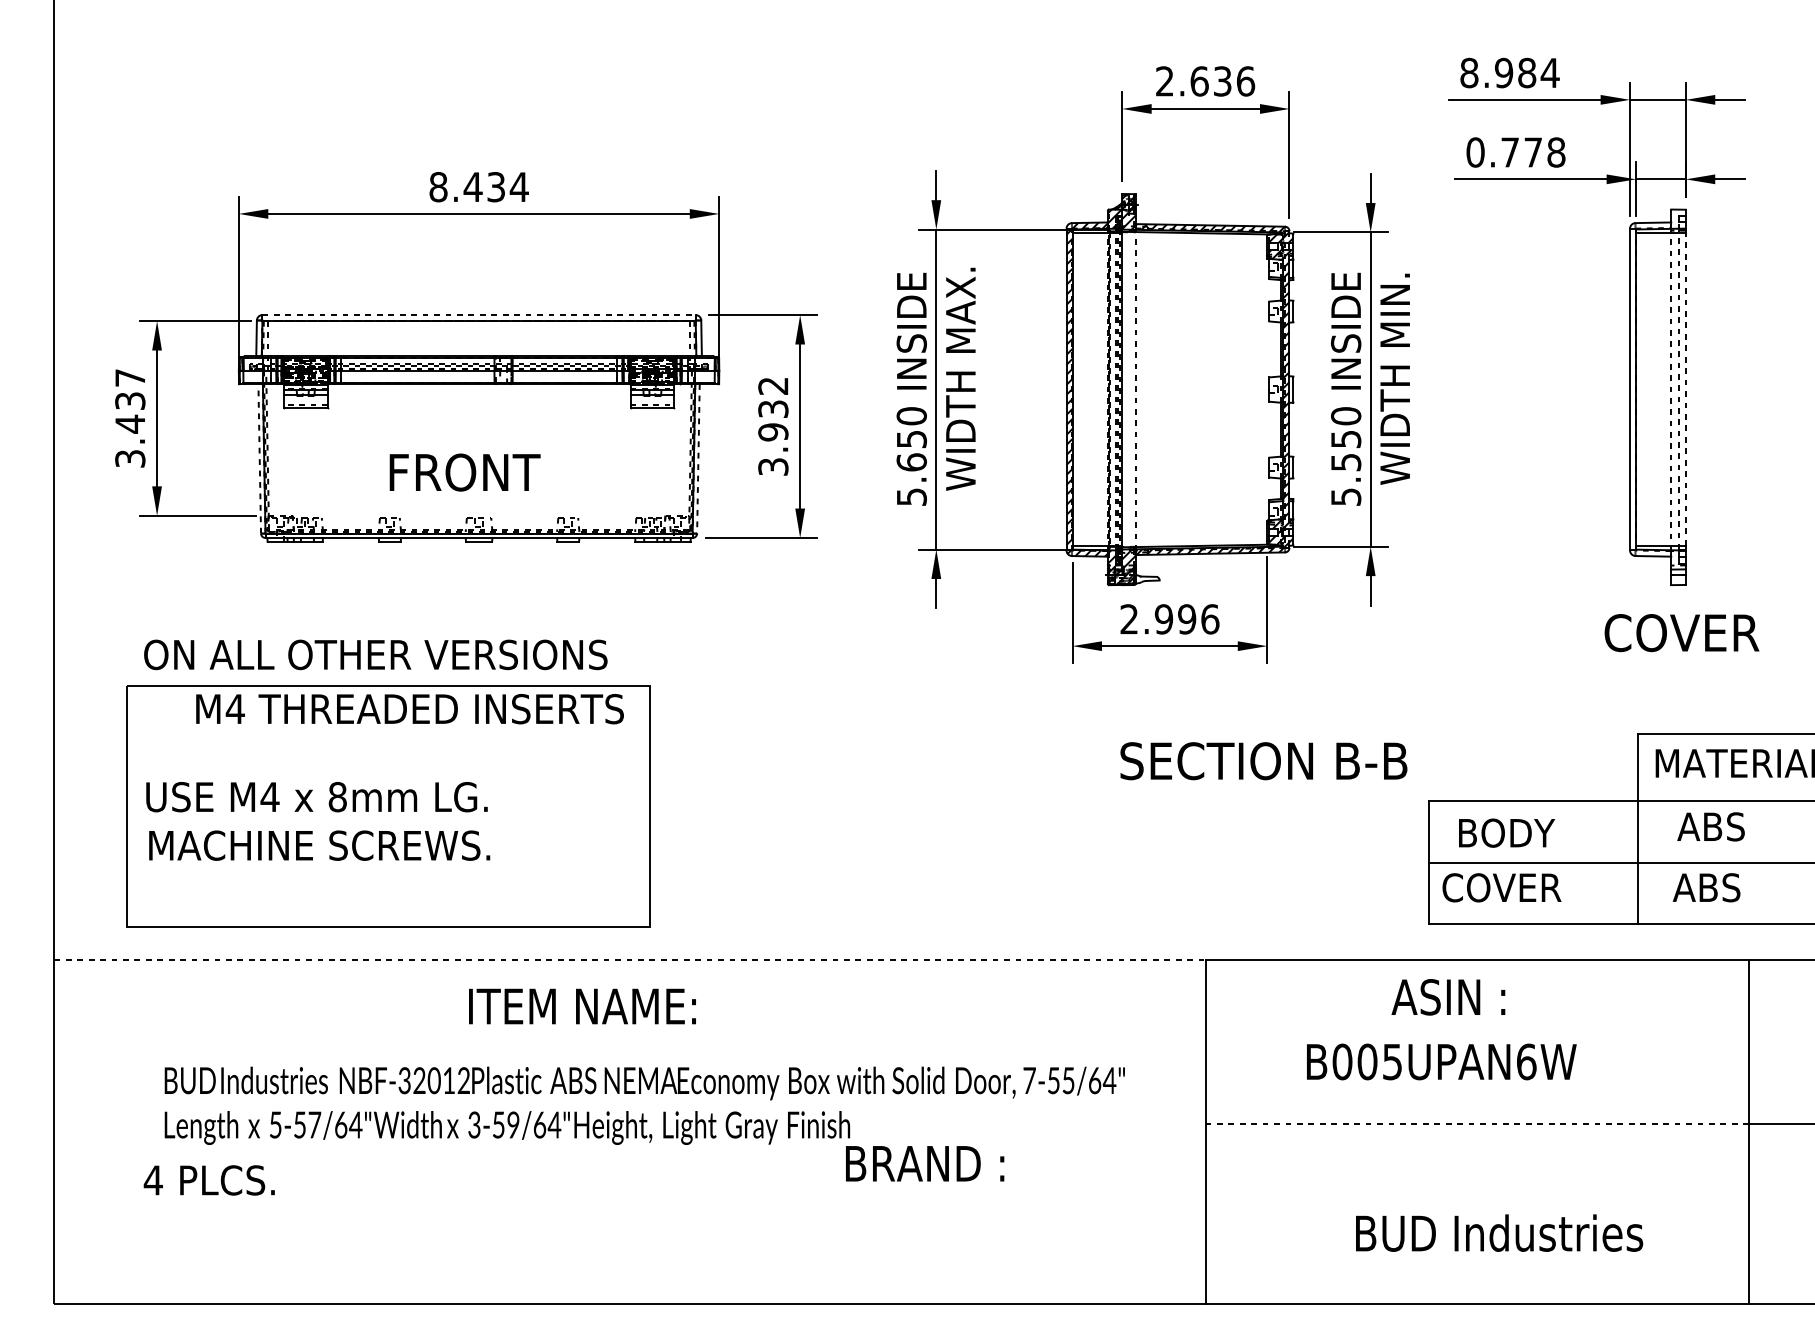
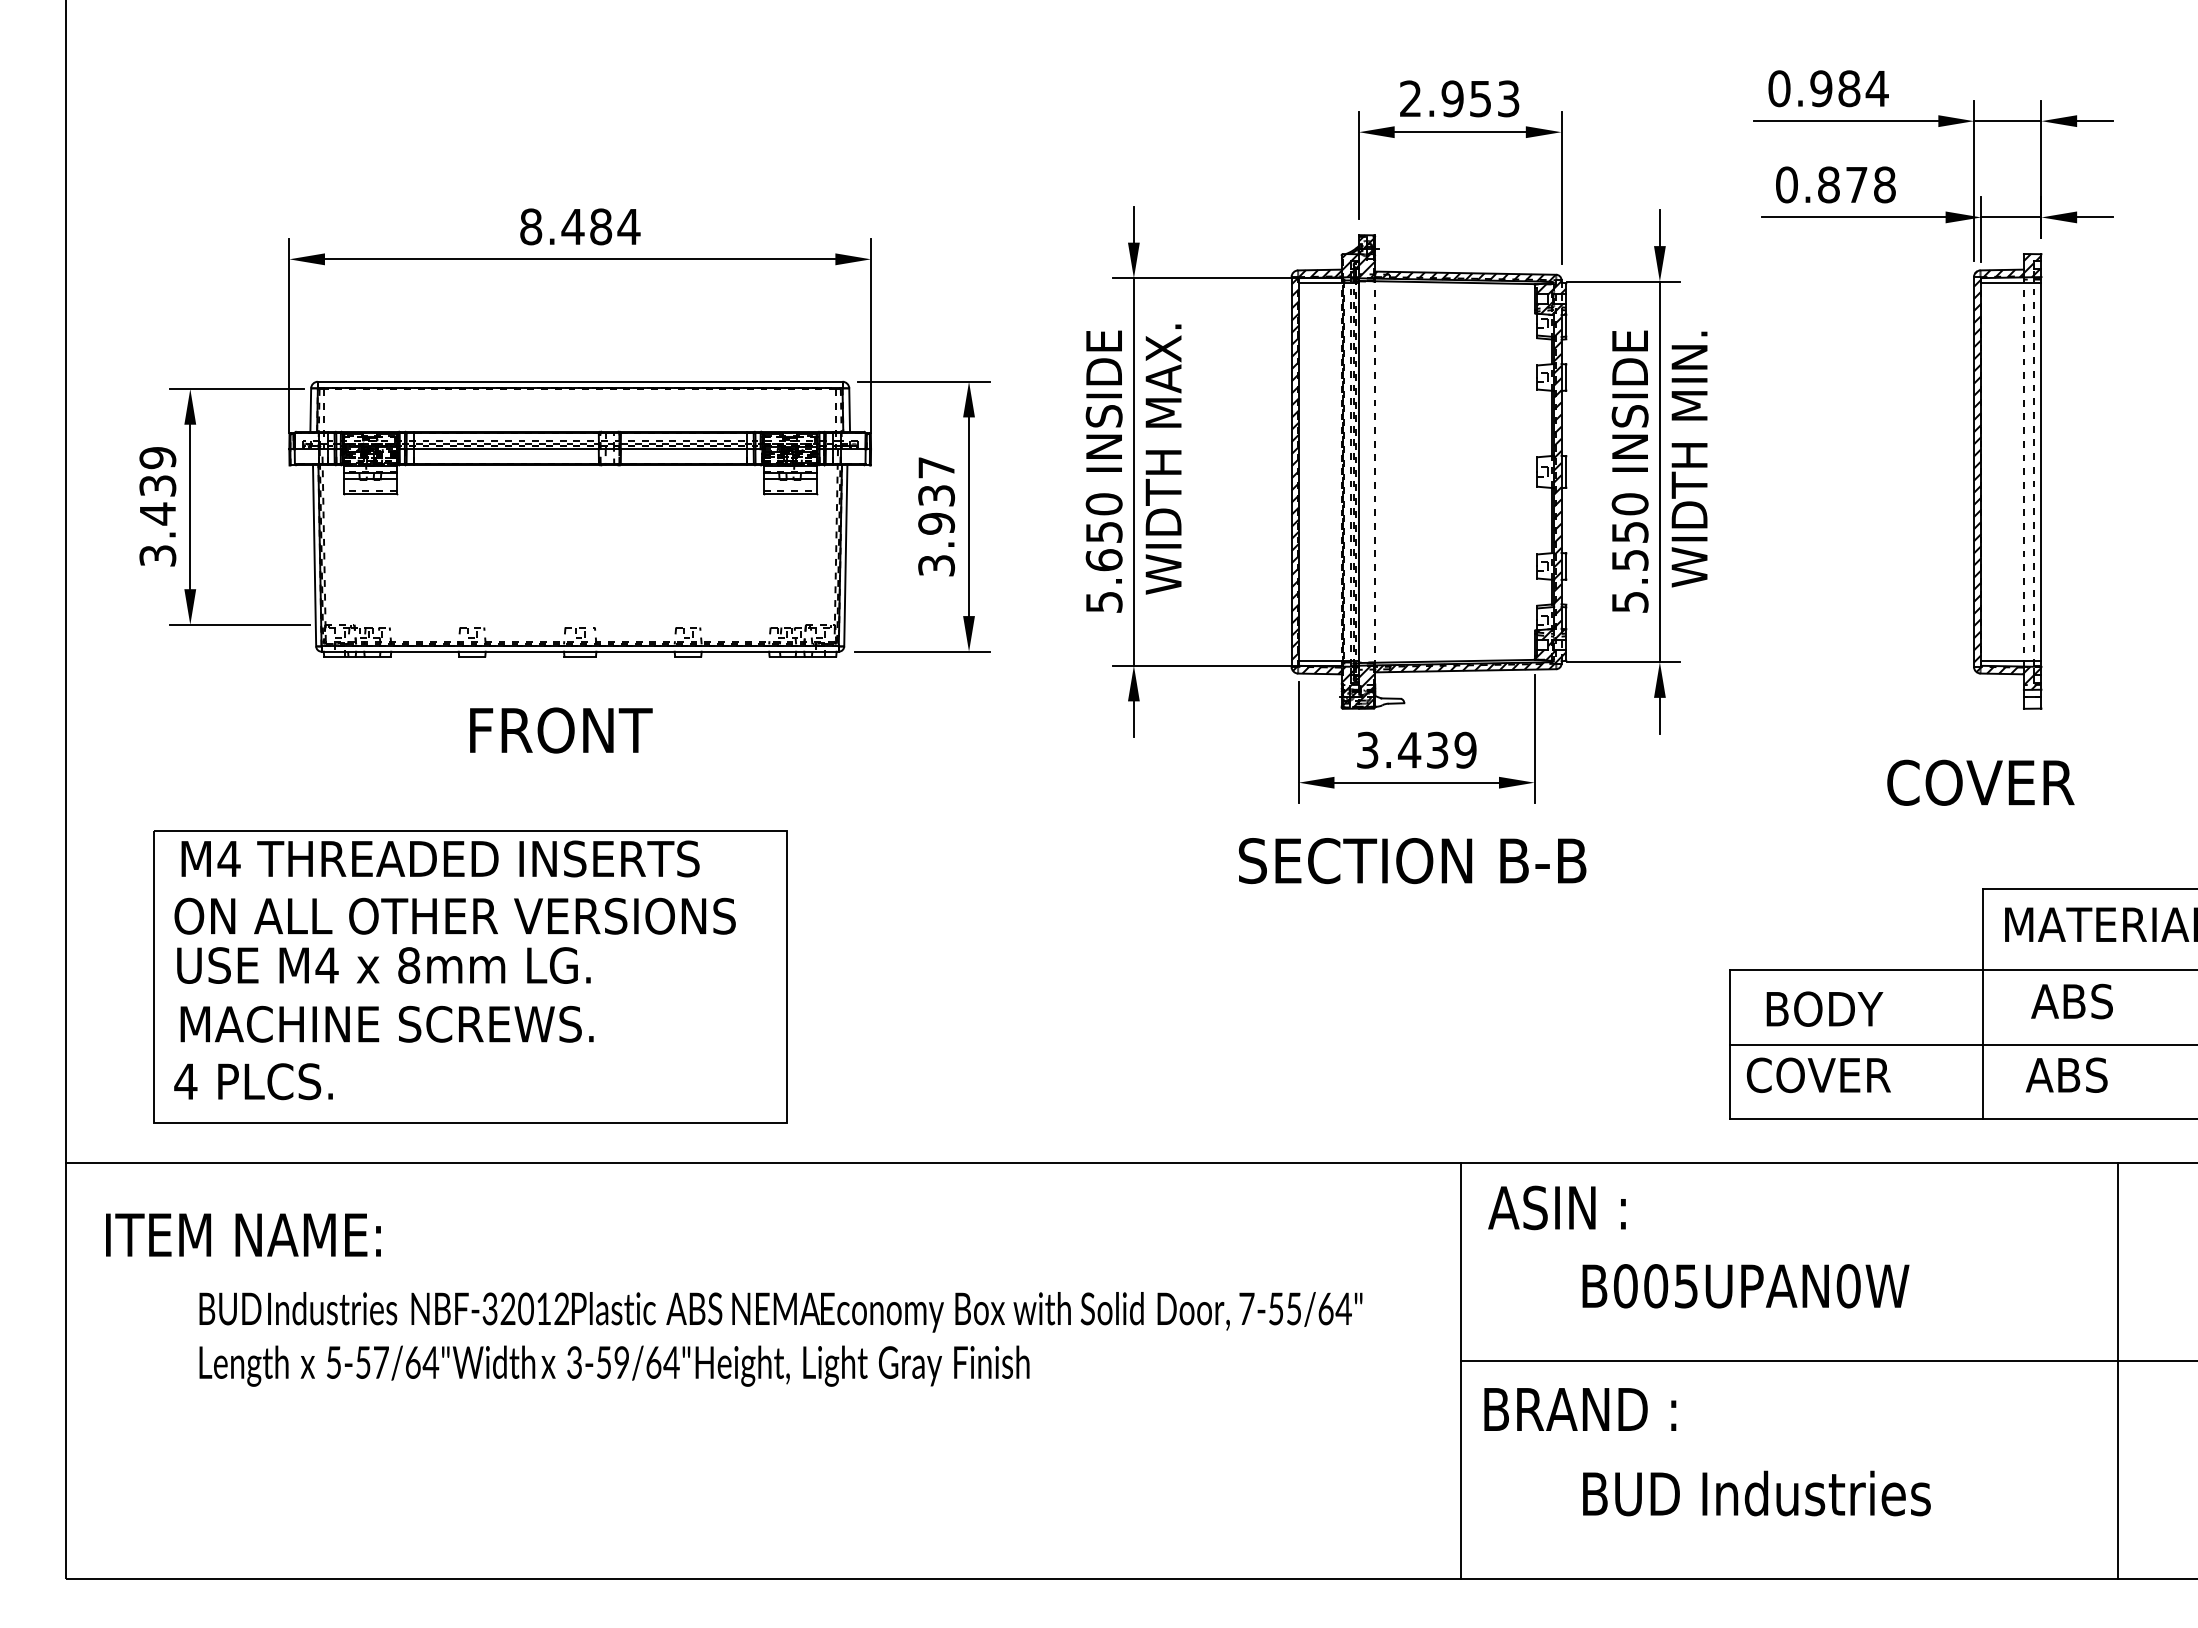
text: (1469, 72) -> (1779, 88), 8.984 -> 0.984
text: (1222, 81) -> (1480, 98), 2.636 -> 2.953
text: (1509, 152) -> (1828, 184), 0.778 -> 0.878
text: (496, 186) -> (601, 226), 8.434 -> 8.484
line: (479, 314) -> (580, 381), dashed -> solid
text: (130, 378) -> (157, 458), 3.437 -> 3.439
text: (773, 385) -> (936, 467), 3.932 -> 3.937
hatch: (1657, 389) -> (2007, 471), added
line: (1685, 389) -> (2041, 471), dashed -> solid
line: (259, 458) -> (314, 555), dashed -> solid
line: (698, 458) -> (845, 555), dashed -> solid
text: (465, 472) -> (561, 730), moved
text: (1169, 618) -> (1416, 749), 2.996 -> 3.439
text: (1681, 632) -> (1980, 782), moved
text: (375, 654) -> (454, 915), moved
text: (409, 708) -> (440, 858), moved
text: (1263, 761) -> (1412, 861), moved
line: (630, 959) -> (763, 1162), dashed -> solid
text: (1447, 996) -> (1556, 1207), moved
text: (582, 1006) -> (243, 1234), moved
text: (1526, 1062) -> (1848, 1286), B005UPAN6W -> B005UPAN0W
line: (1477, 1123) -> (1789, 1360), dashed -> solid
text: (925, 1163) -> (1580, 1409), moved
text: (209, 1180) -> (253, 1081), moved
text: (1499, 1233) -> (1756, 1493), moved

